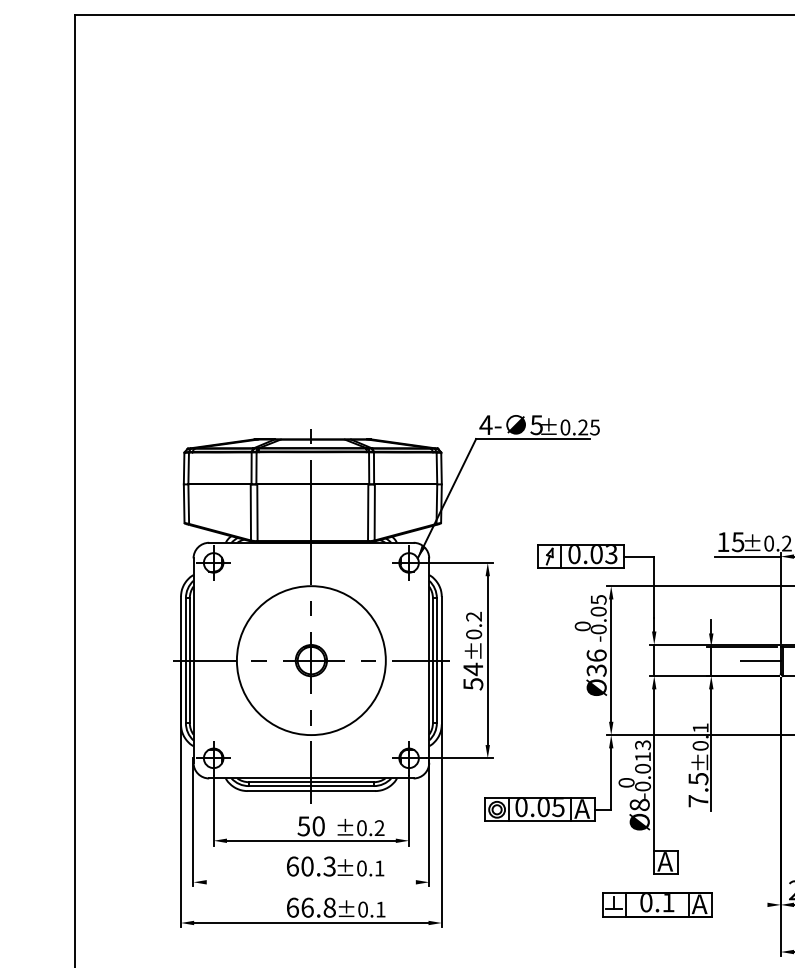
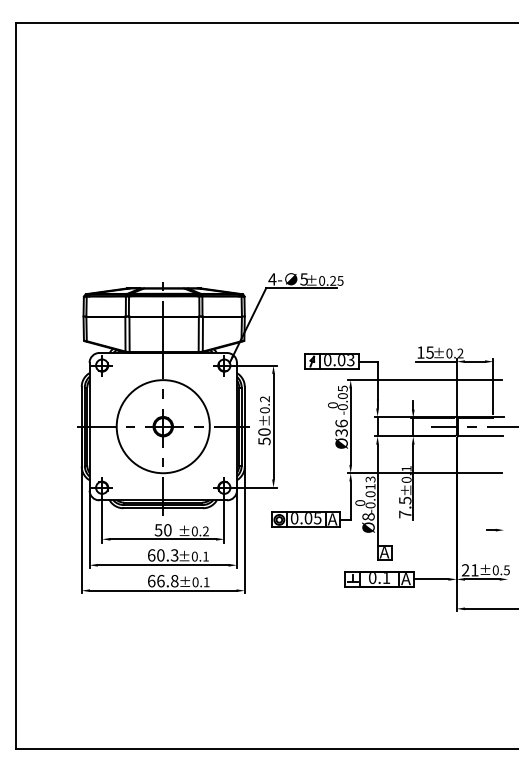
text: (473, 669) -> (264, 432), 54 -> 50
line: (310, 882) -> (162, 565), added
line: (738, 905) -> (430, 579), added

